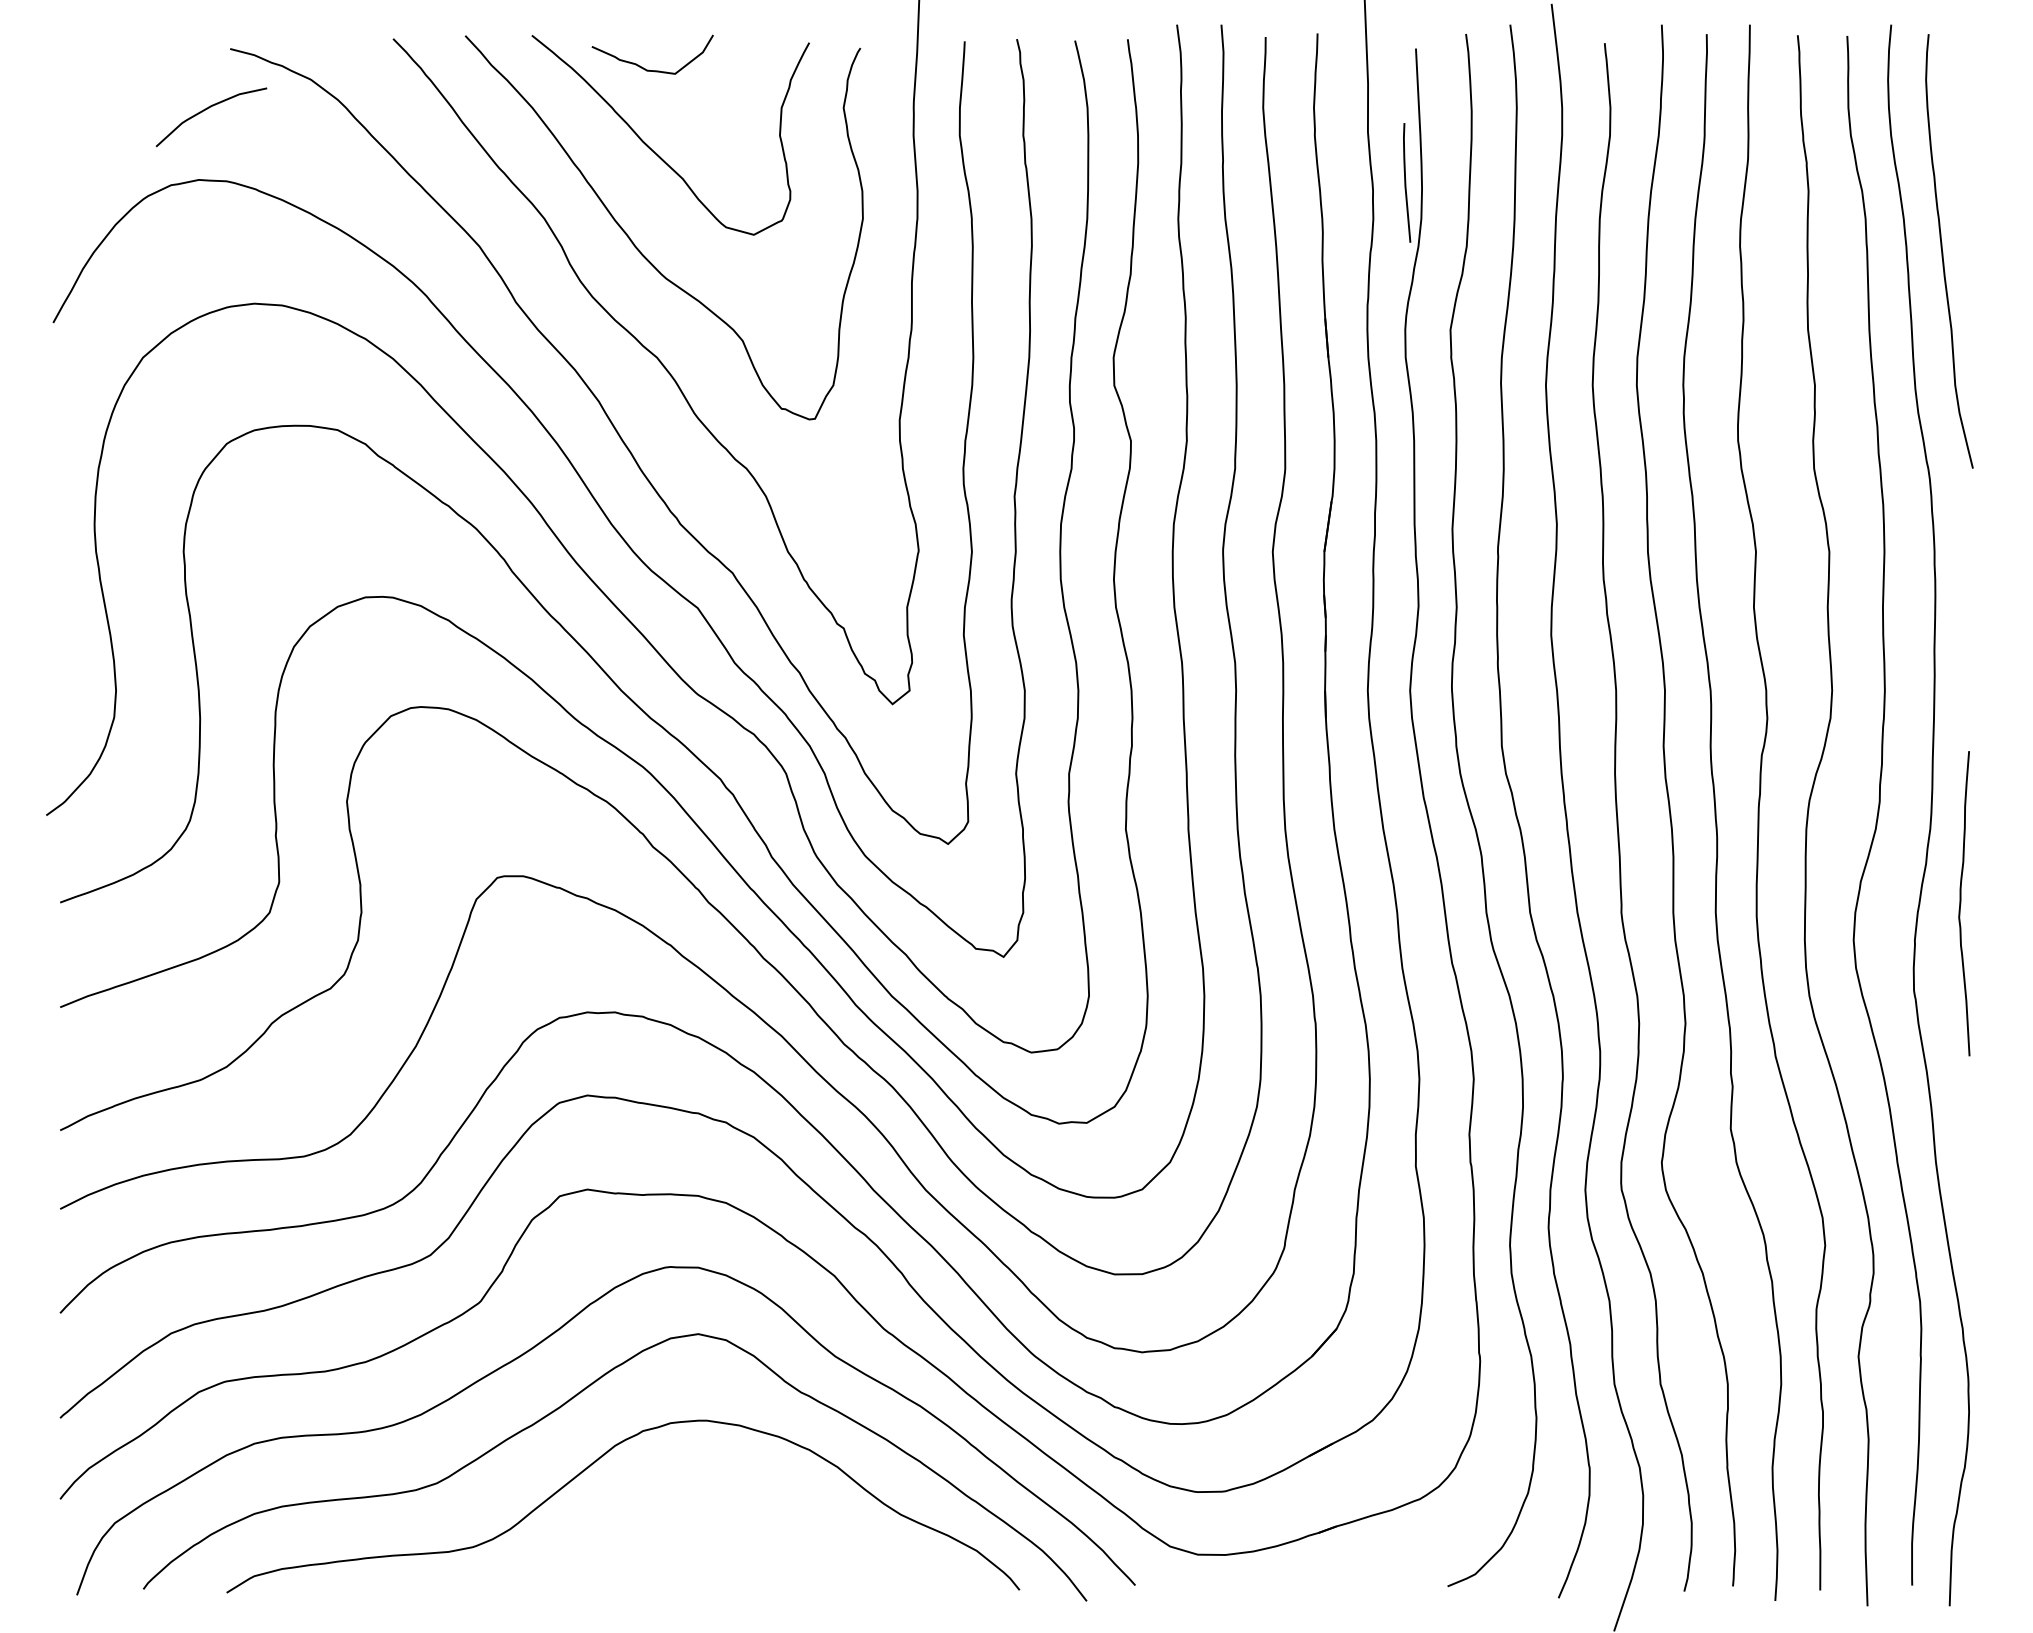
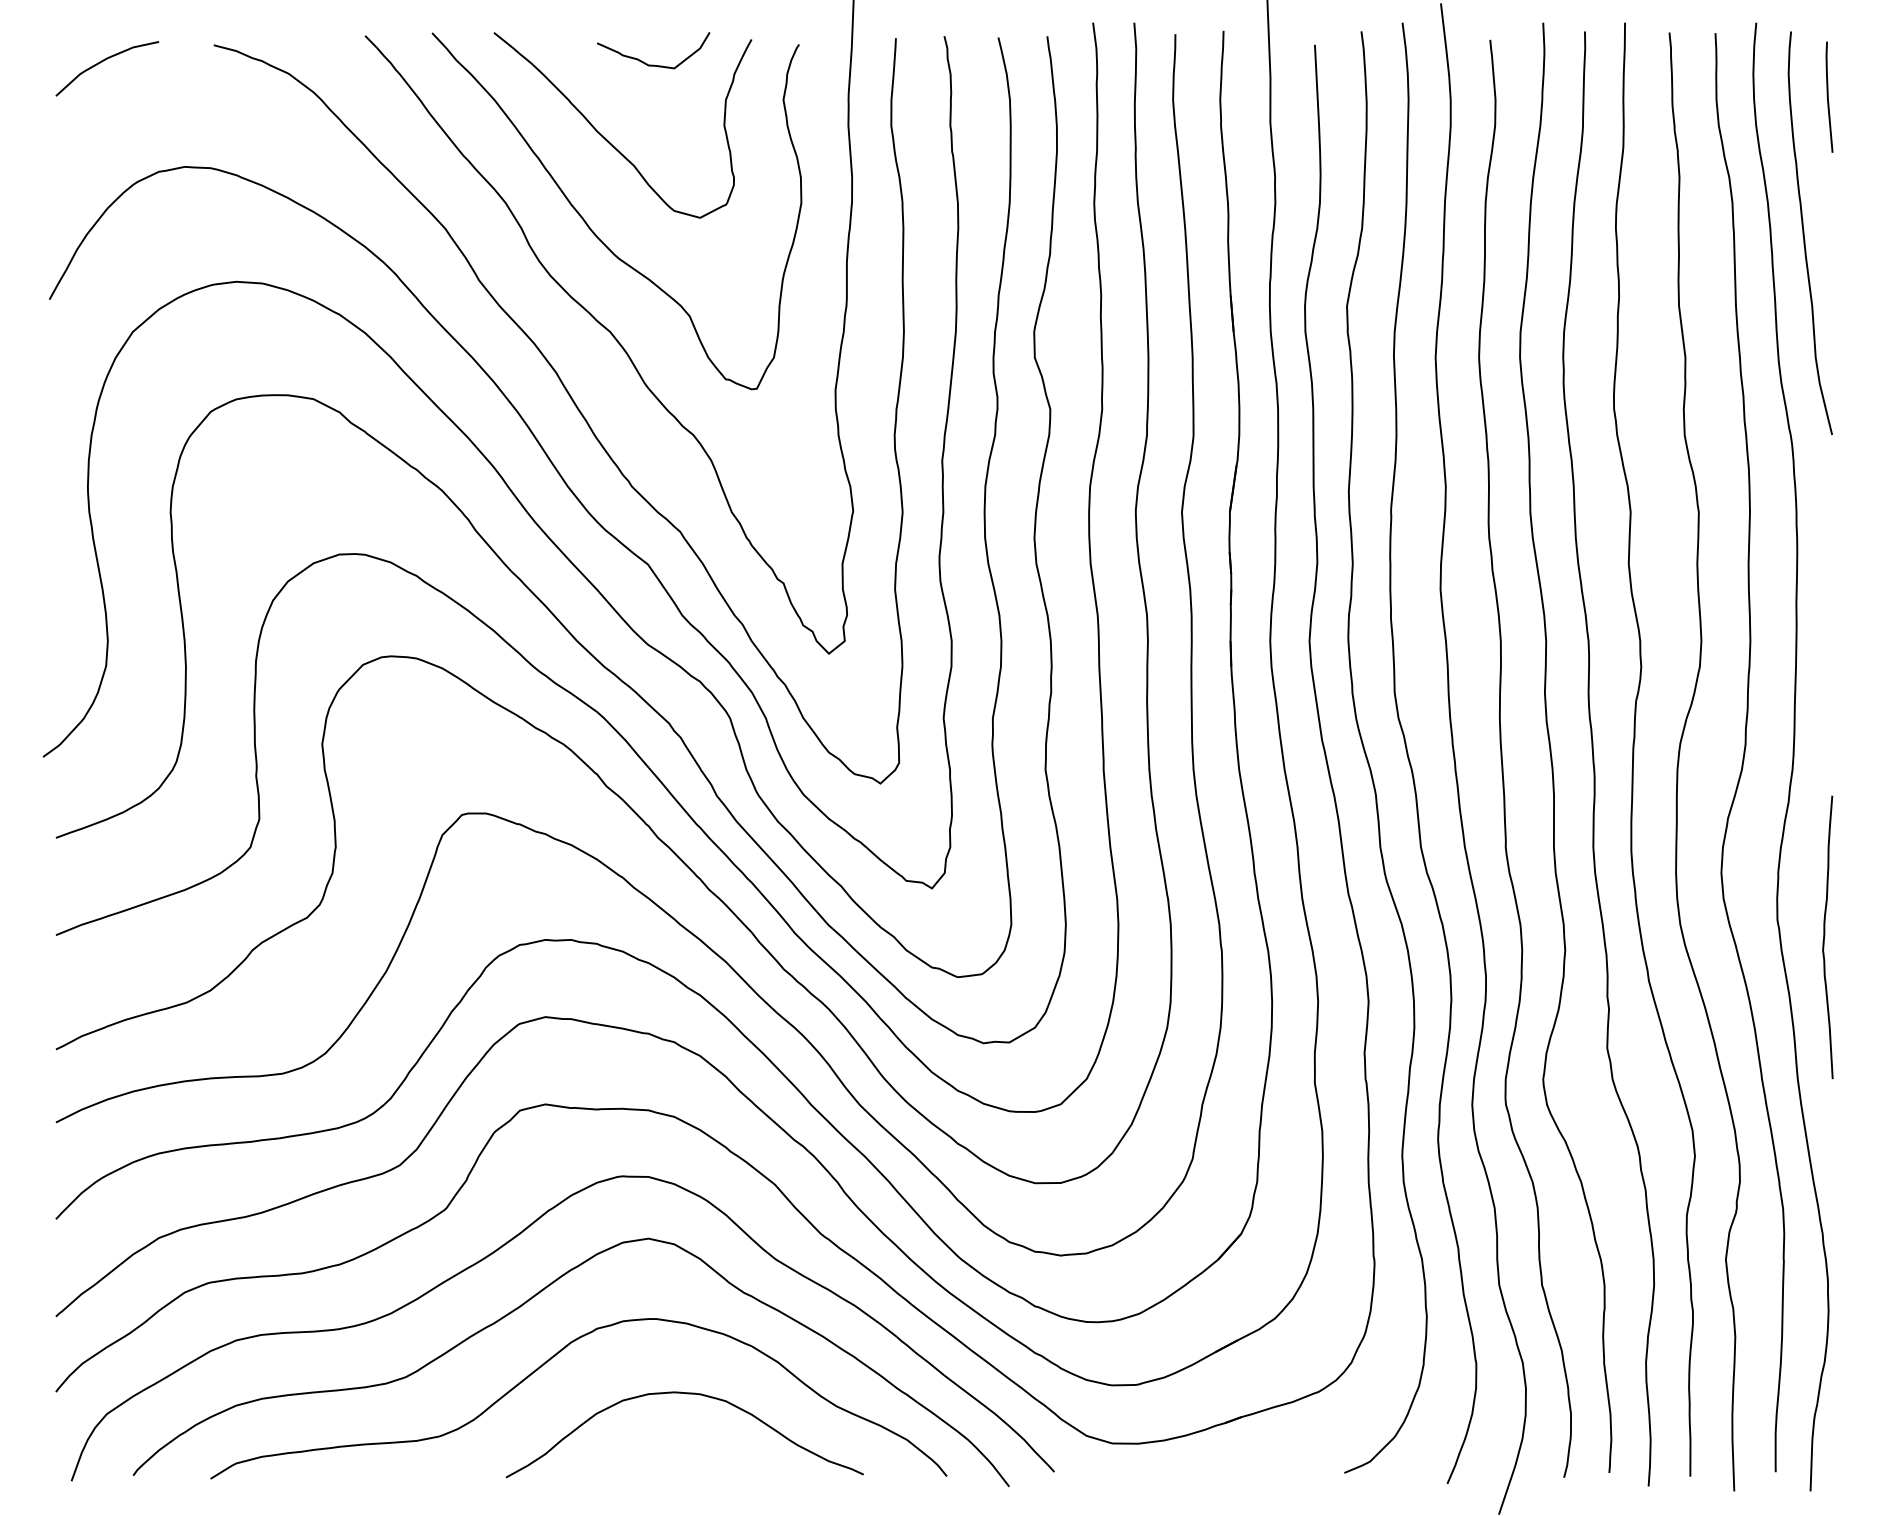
curve: (648, 69) -> (649, 64), moved
curve: (207, 109) -> (103, 61), moved
line: (1406, 182) -> (1828, 96), moved
curve: (1961, 903) -> (1825, 937), moved
curve: (737, 1501) -> (684, 1394), added

